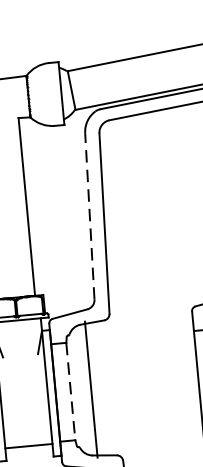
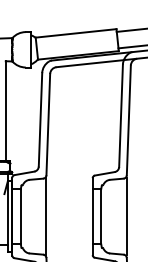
line: (89, 215) -> (40, 119), dashed -> solid
line: (91, 389) -> (46, 216), moved
line: (70, 393) -> (20, 217), dashed -> solid

